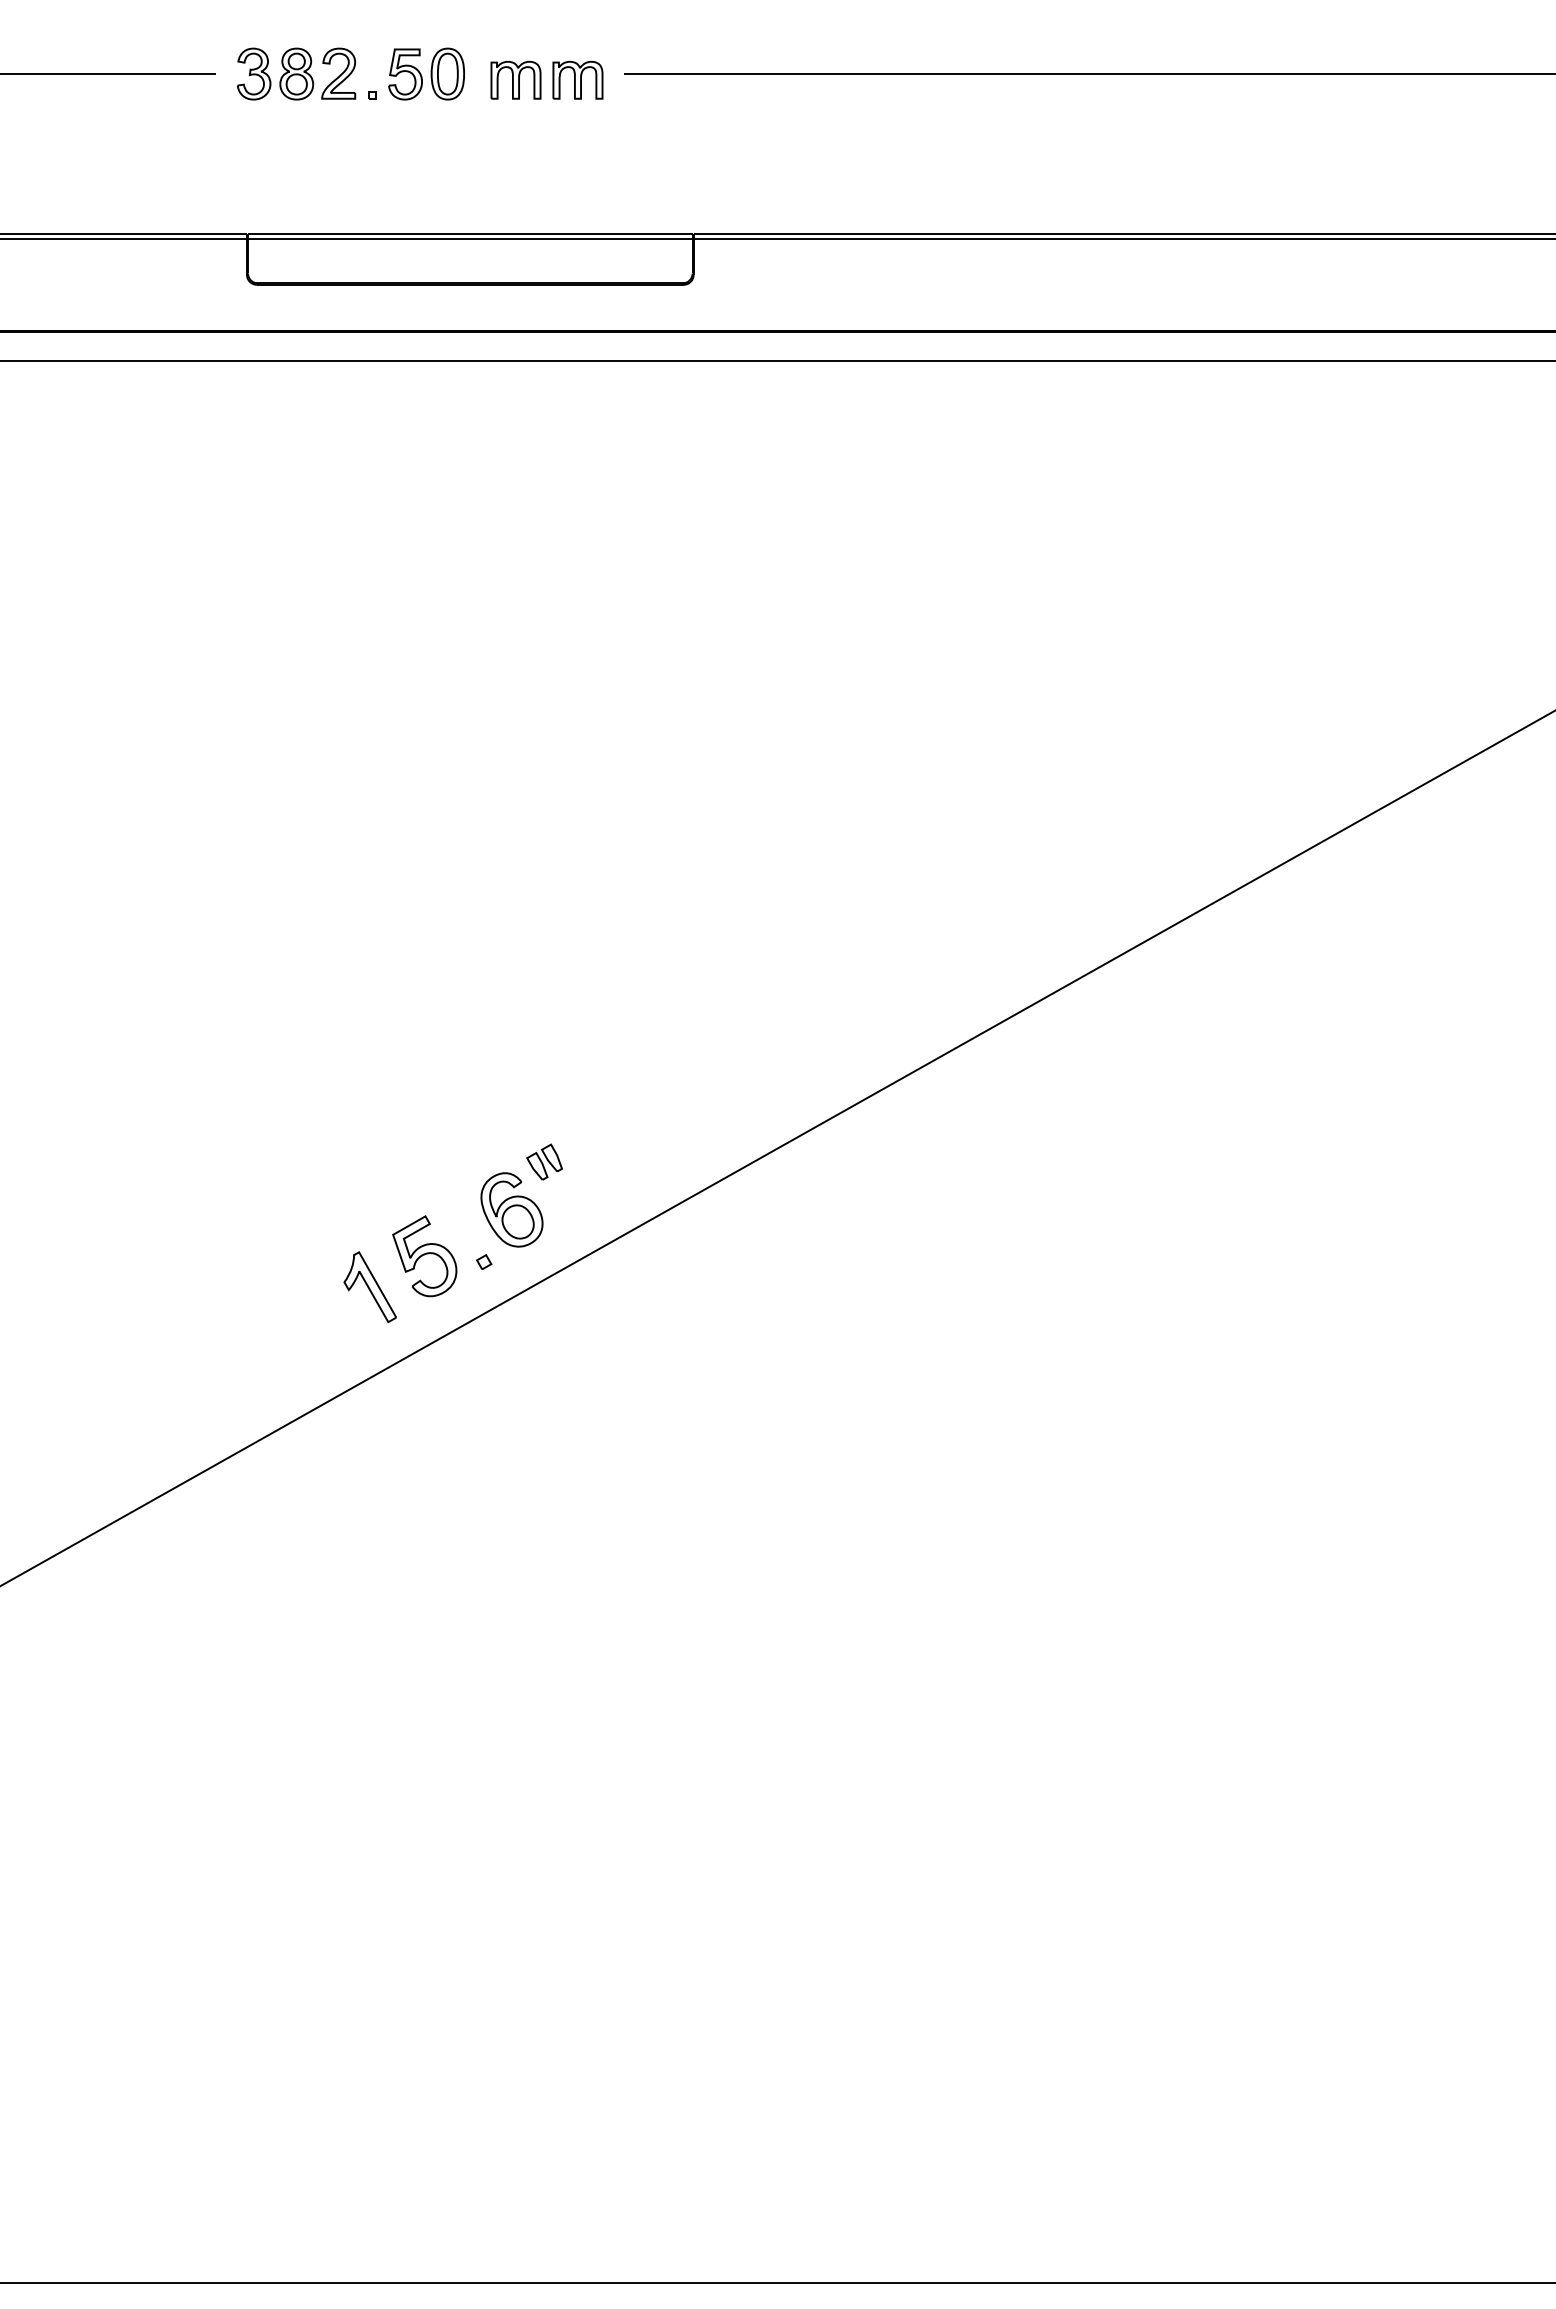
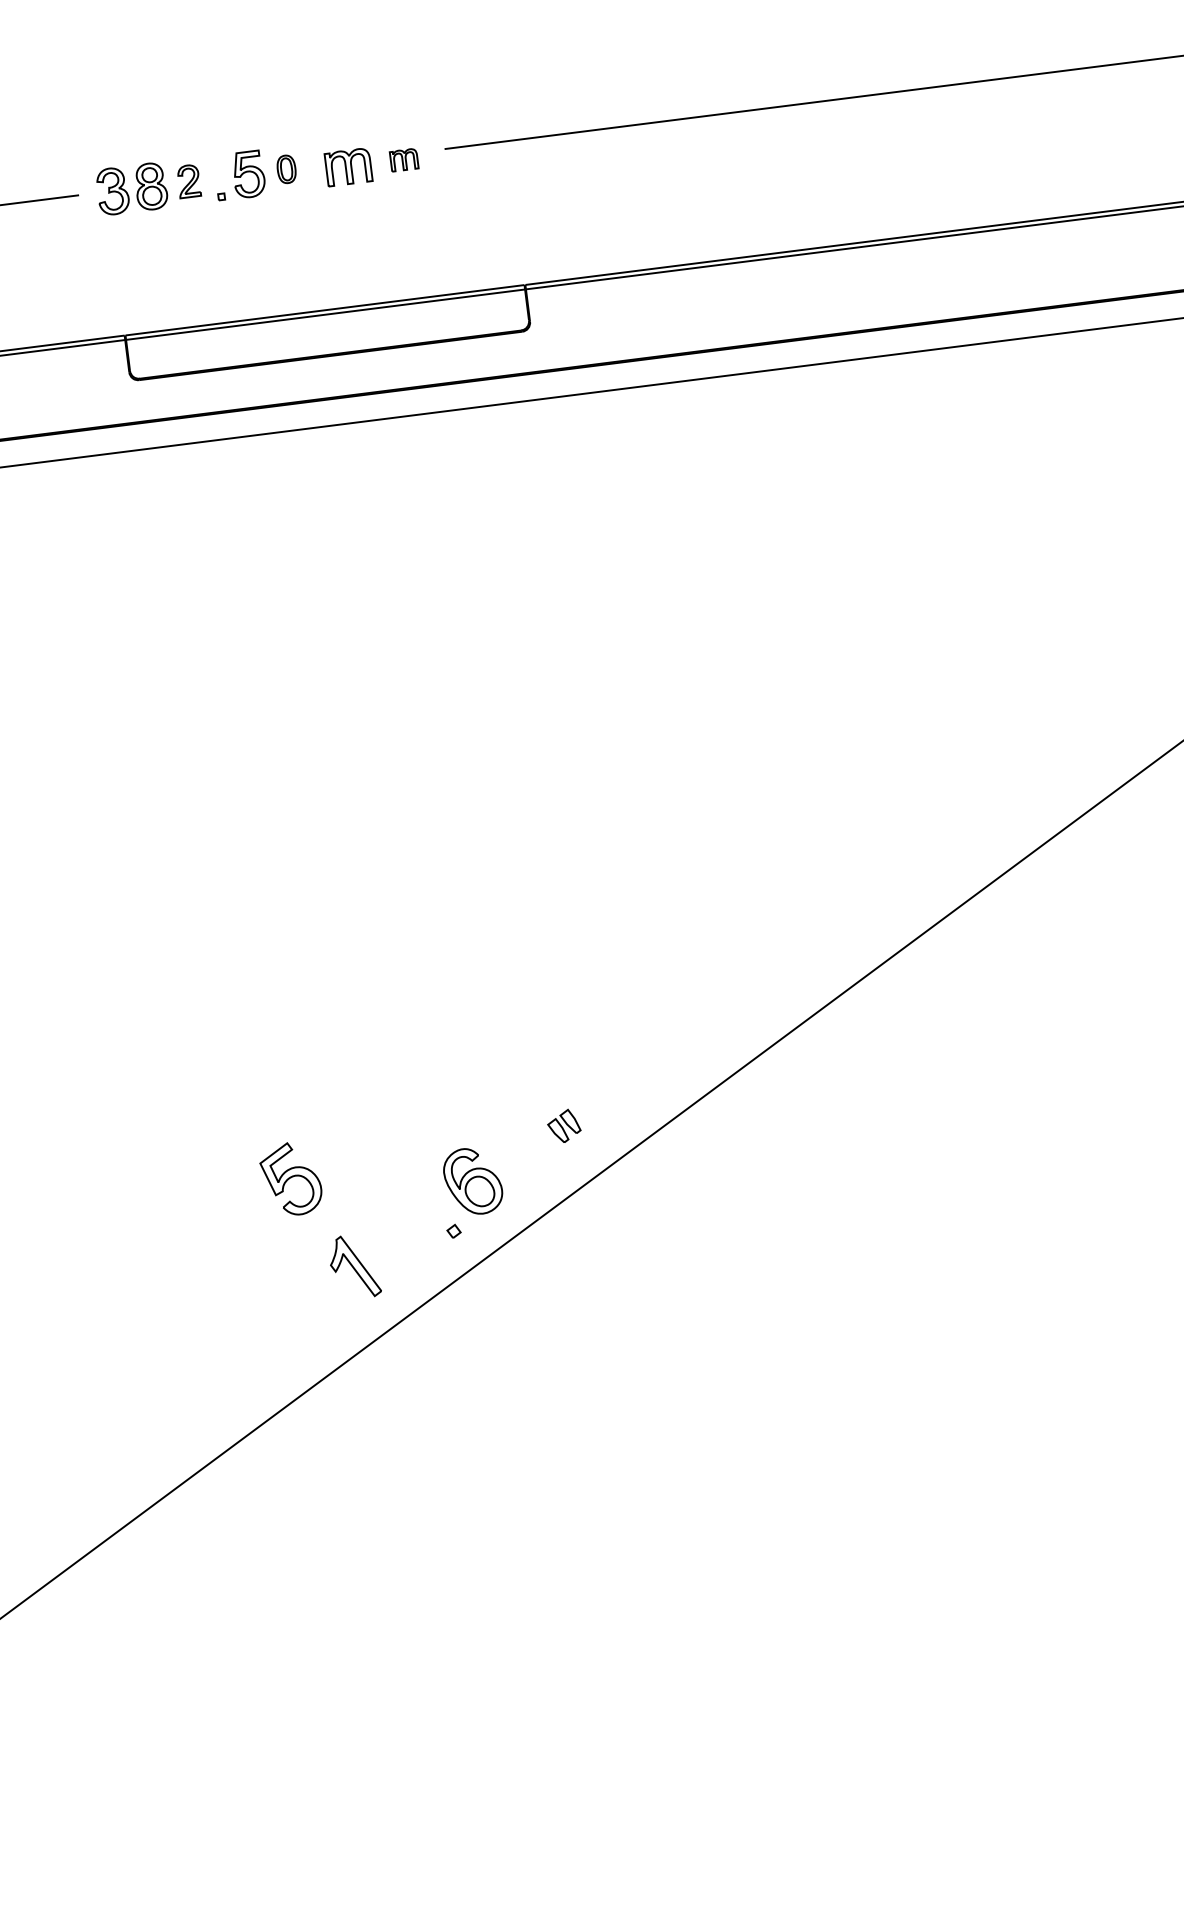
part: (338, 73) -> (188, 181), size x0.7
part: (447, 73) -> (286, 168), size x0.6
part: (577, 79) -> (403, 159), size x0.6
part: (544, 1161) -> (564, 1125), moved
part: (424, 1256) -> (290, 1179), moved

